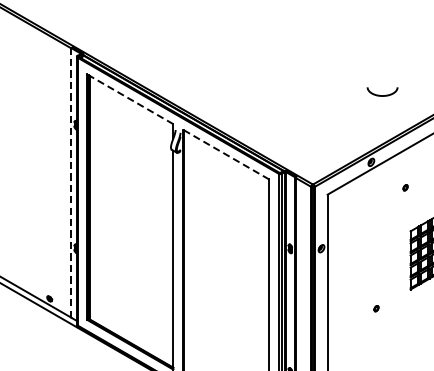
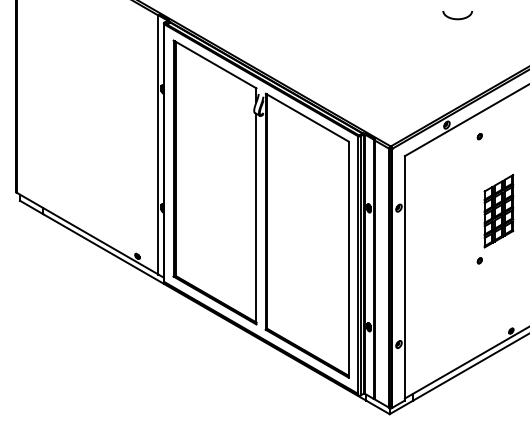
curve: (382, 95) -> (457, 18), moved
line: (130, 99) -> (215, 64), dashed -> solid
line: (226, 154) -> (307, 117), dashed -> solid
line: (71, 182) -> (158, 144), dashed -> solid
part: (405, 187) -> (479, 136), moved
part: (376, 308) -> (479, 260), moved

